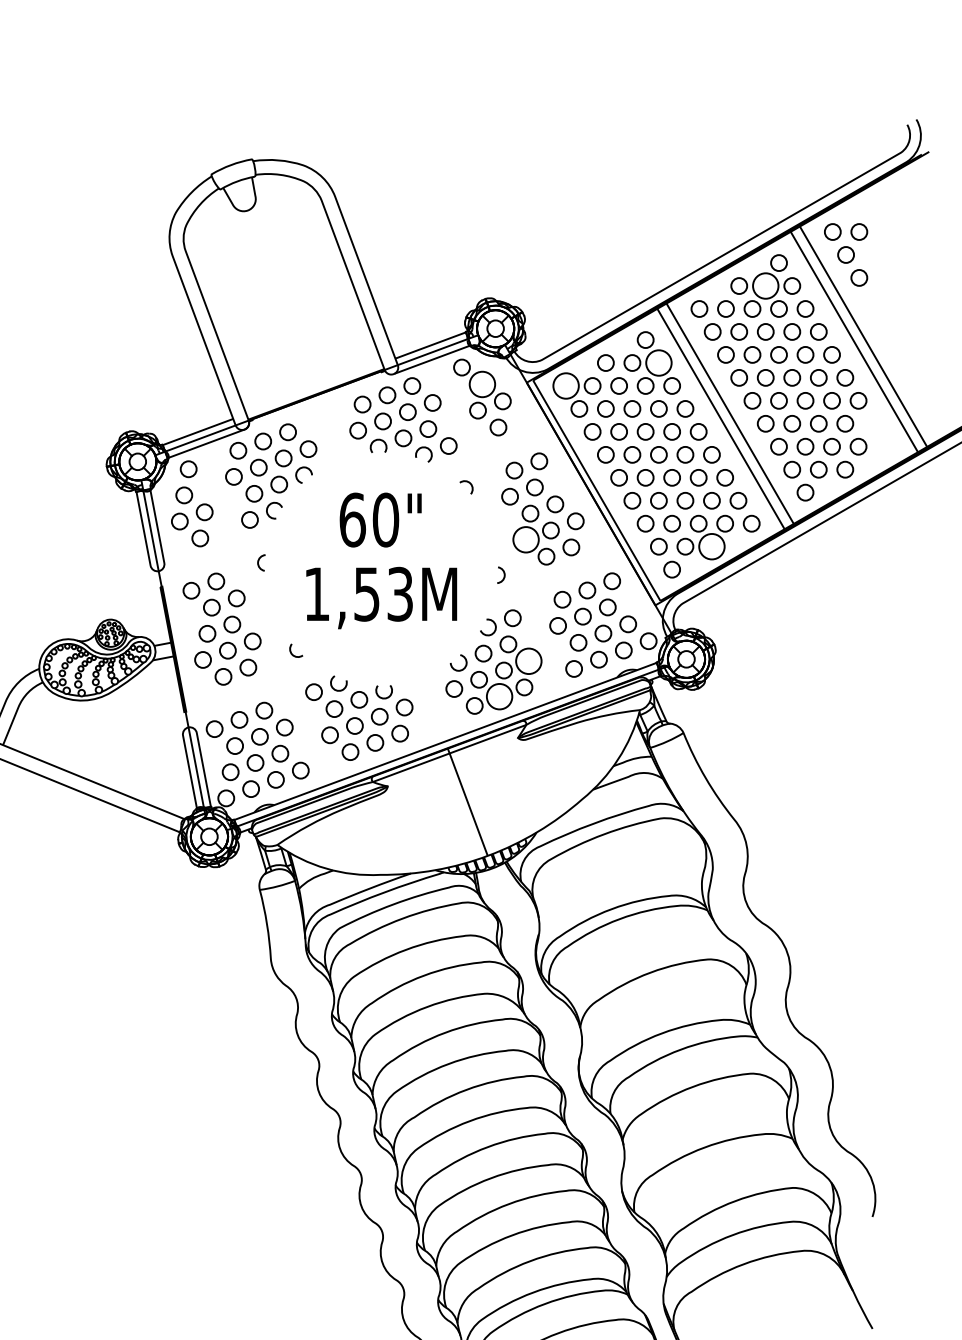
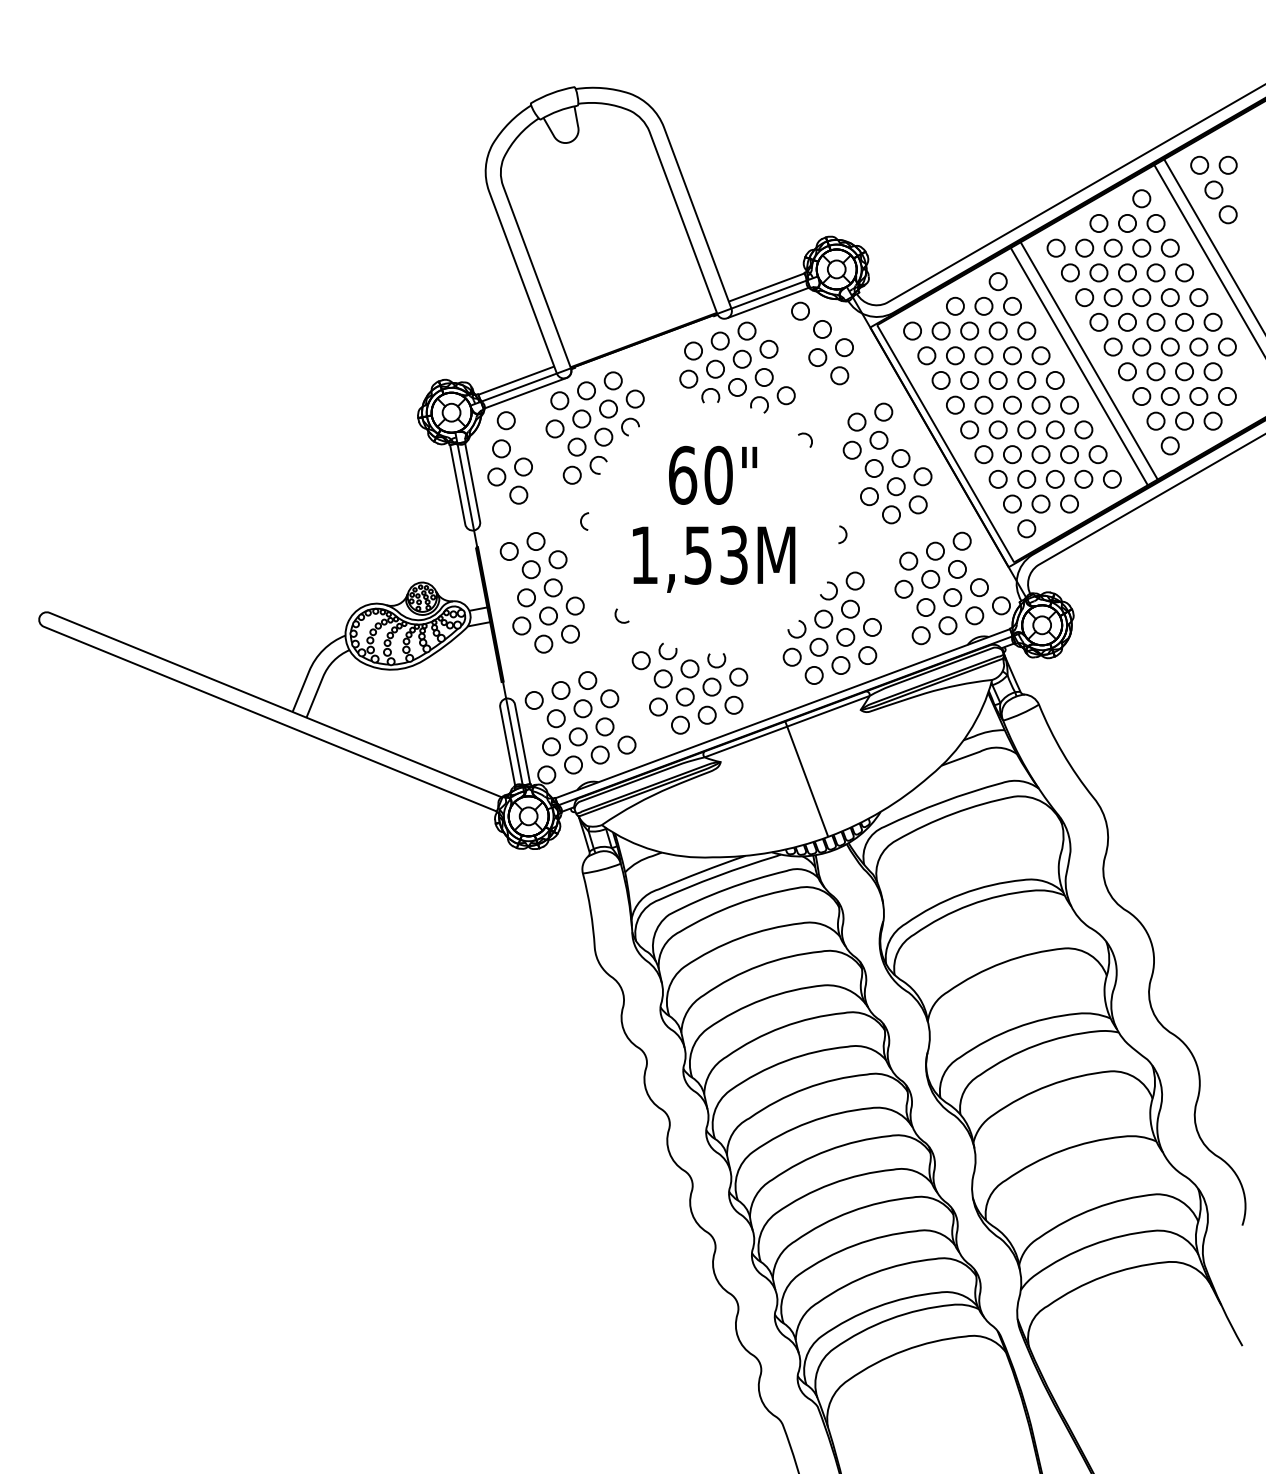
circle: (765, 286) -> (1127, 223), size x0.62
circle: (658, 362) -> (1012, 305), size x0.62
circle: (482, 384) -> (822, 329), size x0.62
circle: (566, 385) -> (912, 330), size x0.62
circle: (526, 539) -> (869, 496), size x0.62
circle: (711, 546) -> (1069, 503), size x0.62
circle: (528, 660) -> (872, 626), size x0.62
circle: (499, 696) -> (840, 665), size x0.62

